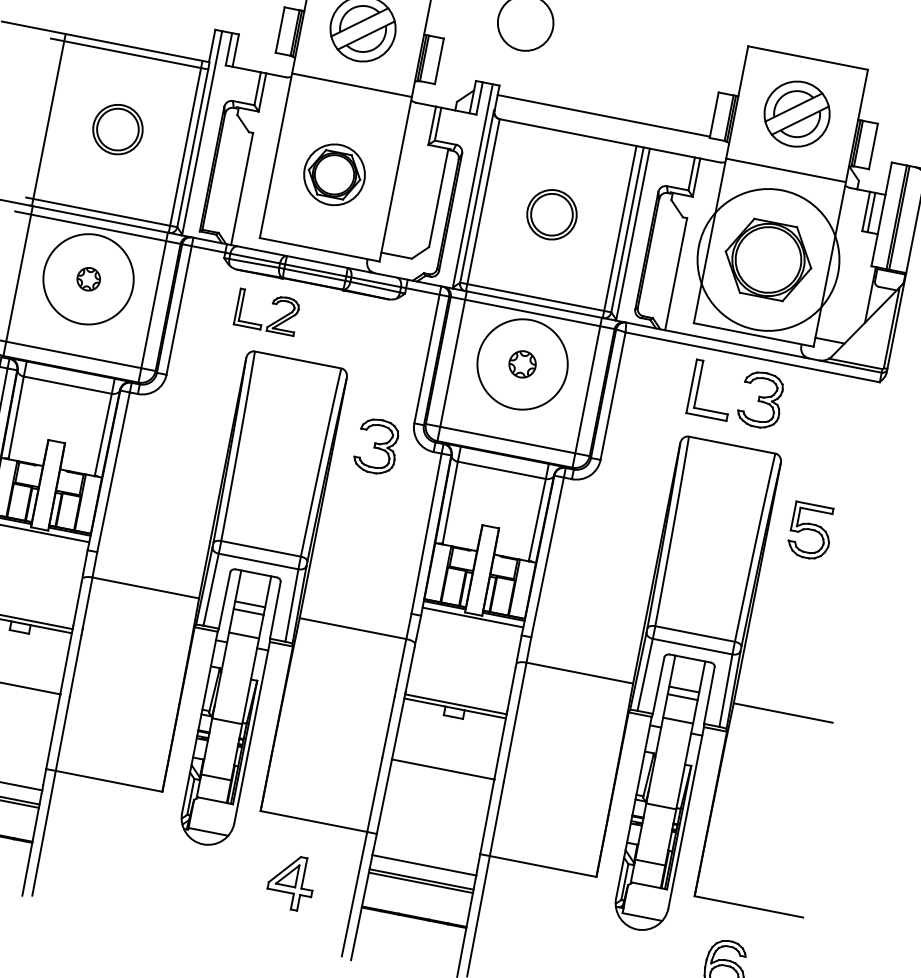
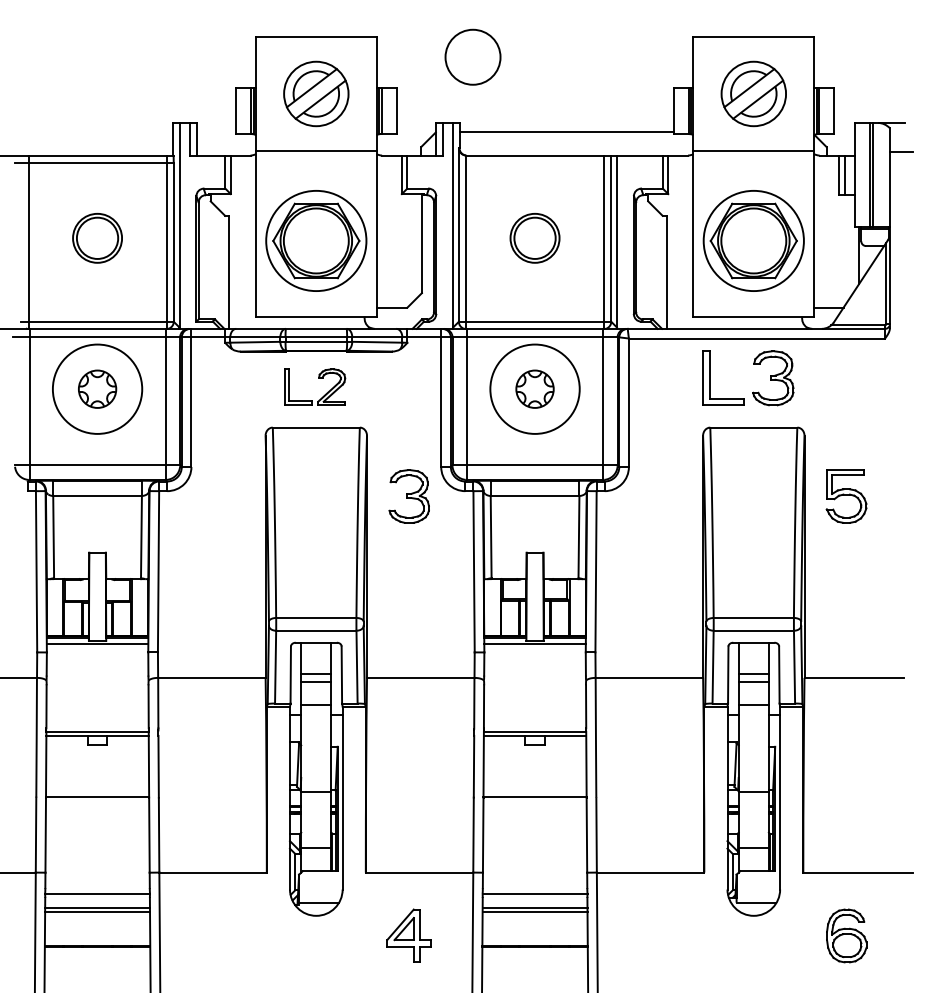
part: (334, 174) -> (316, 240), size x1.67
circle: (768, 259) -> (753, 240), size x0.71
part: (88, 278) -> (97, 388), size x1.67
part: (272, 304) -> (318, 378), moved
part: (522, 363) -> (534, 388), size x1.43

